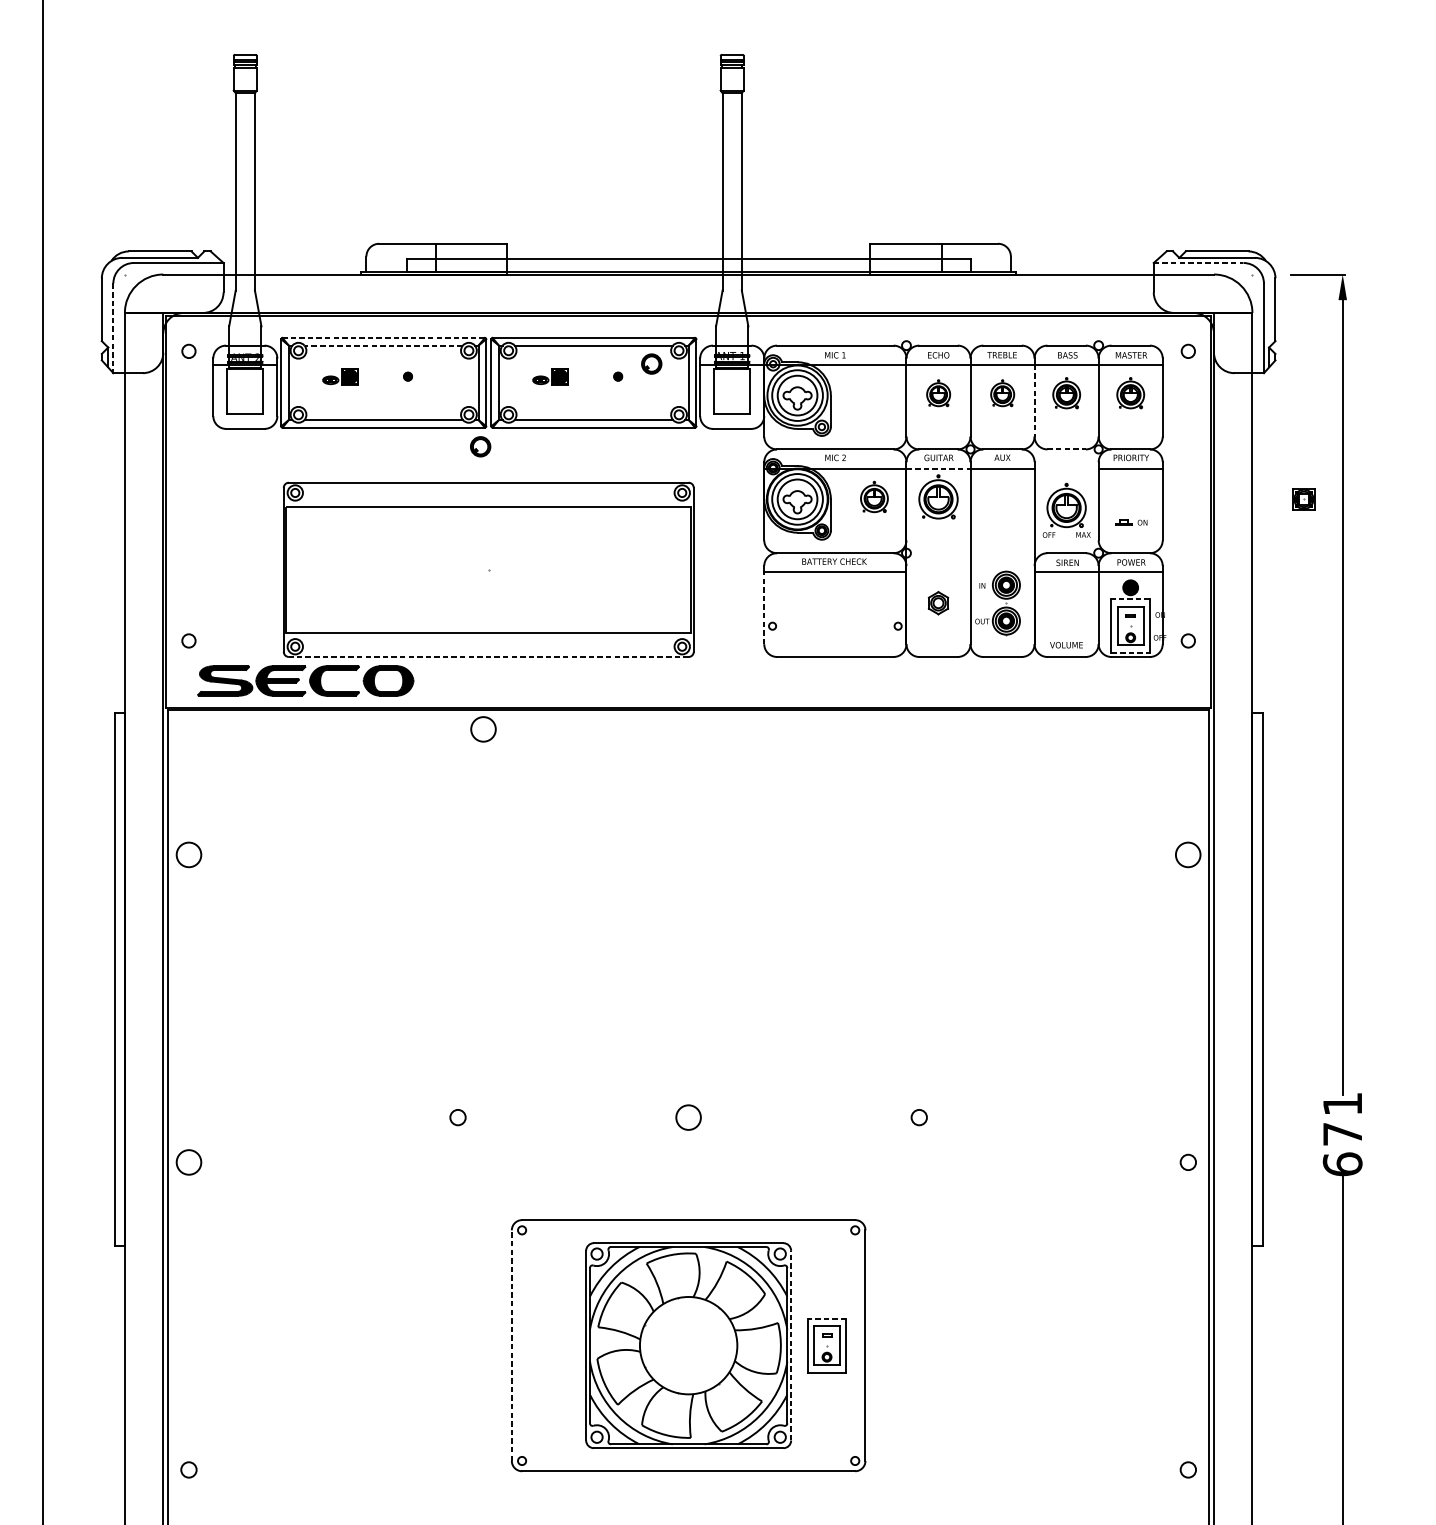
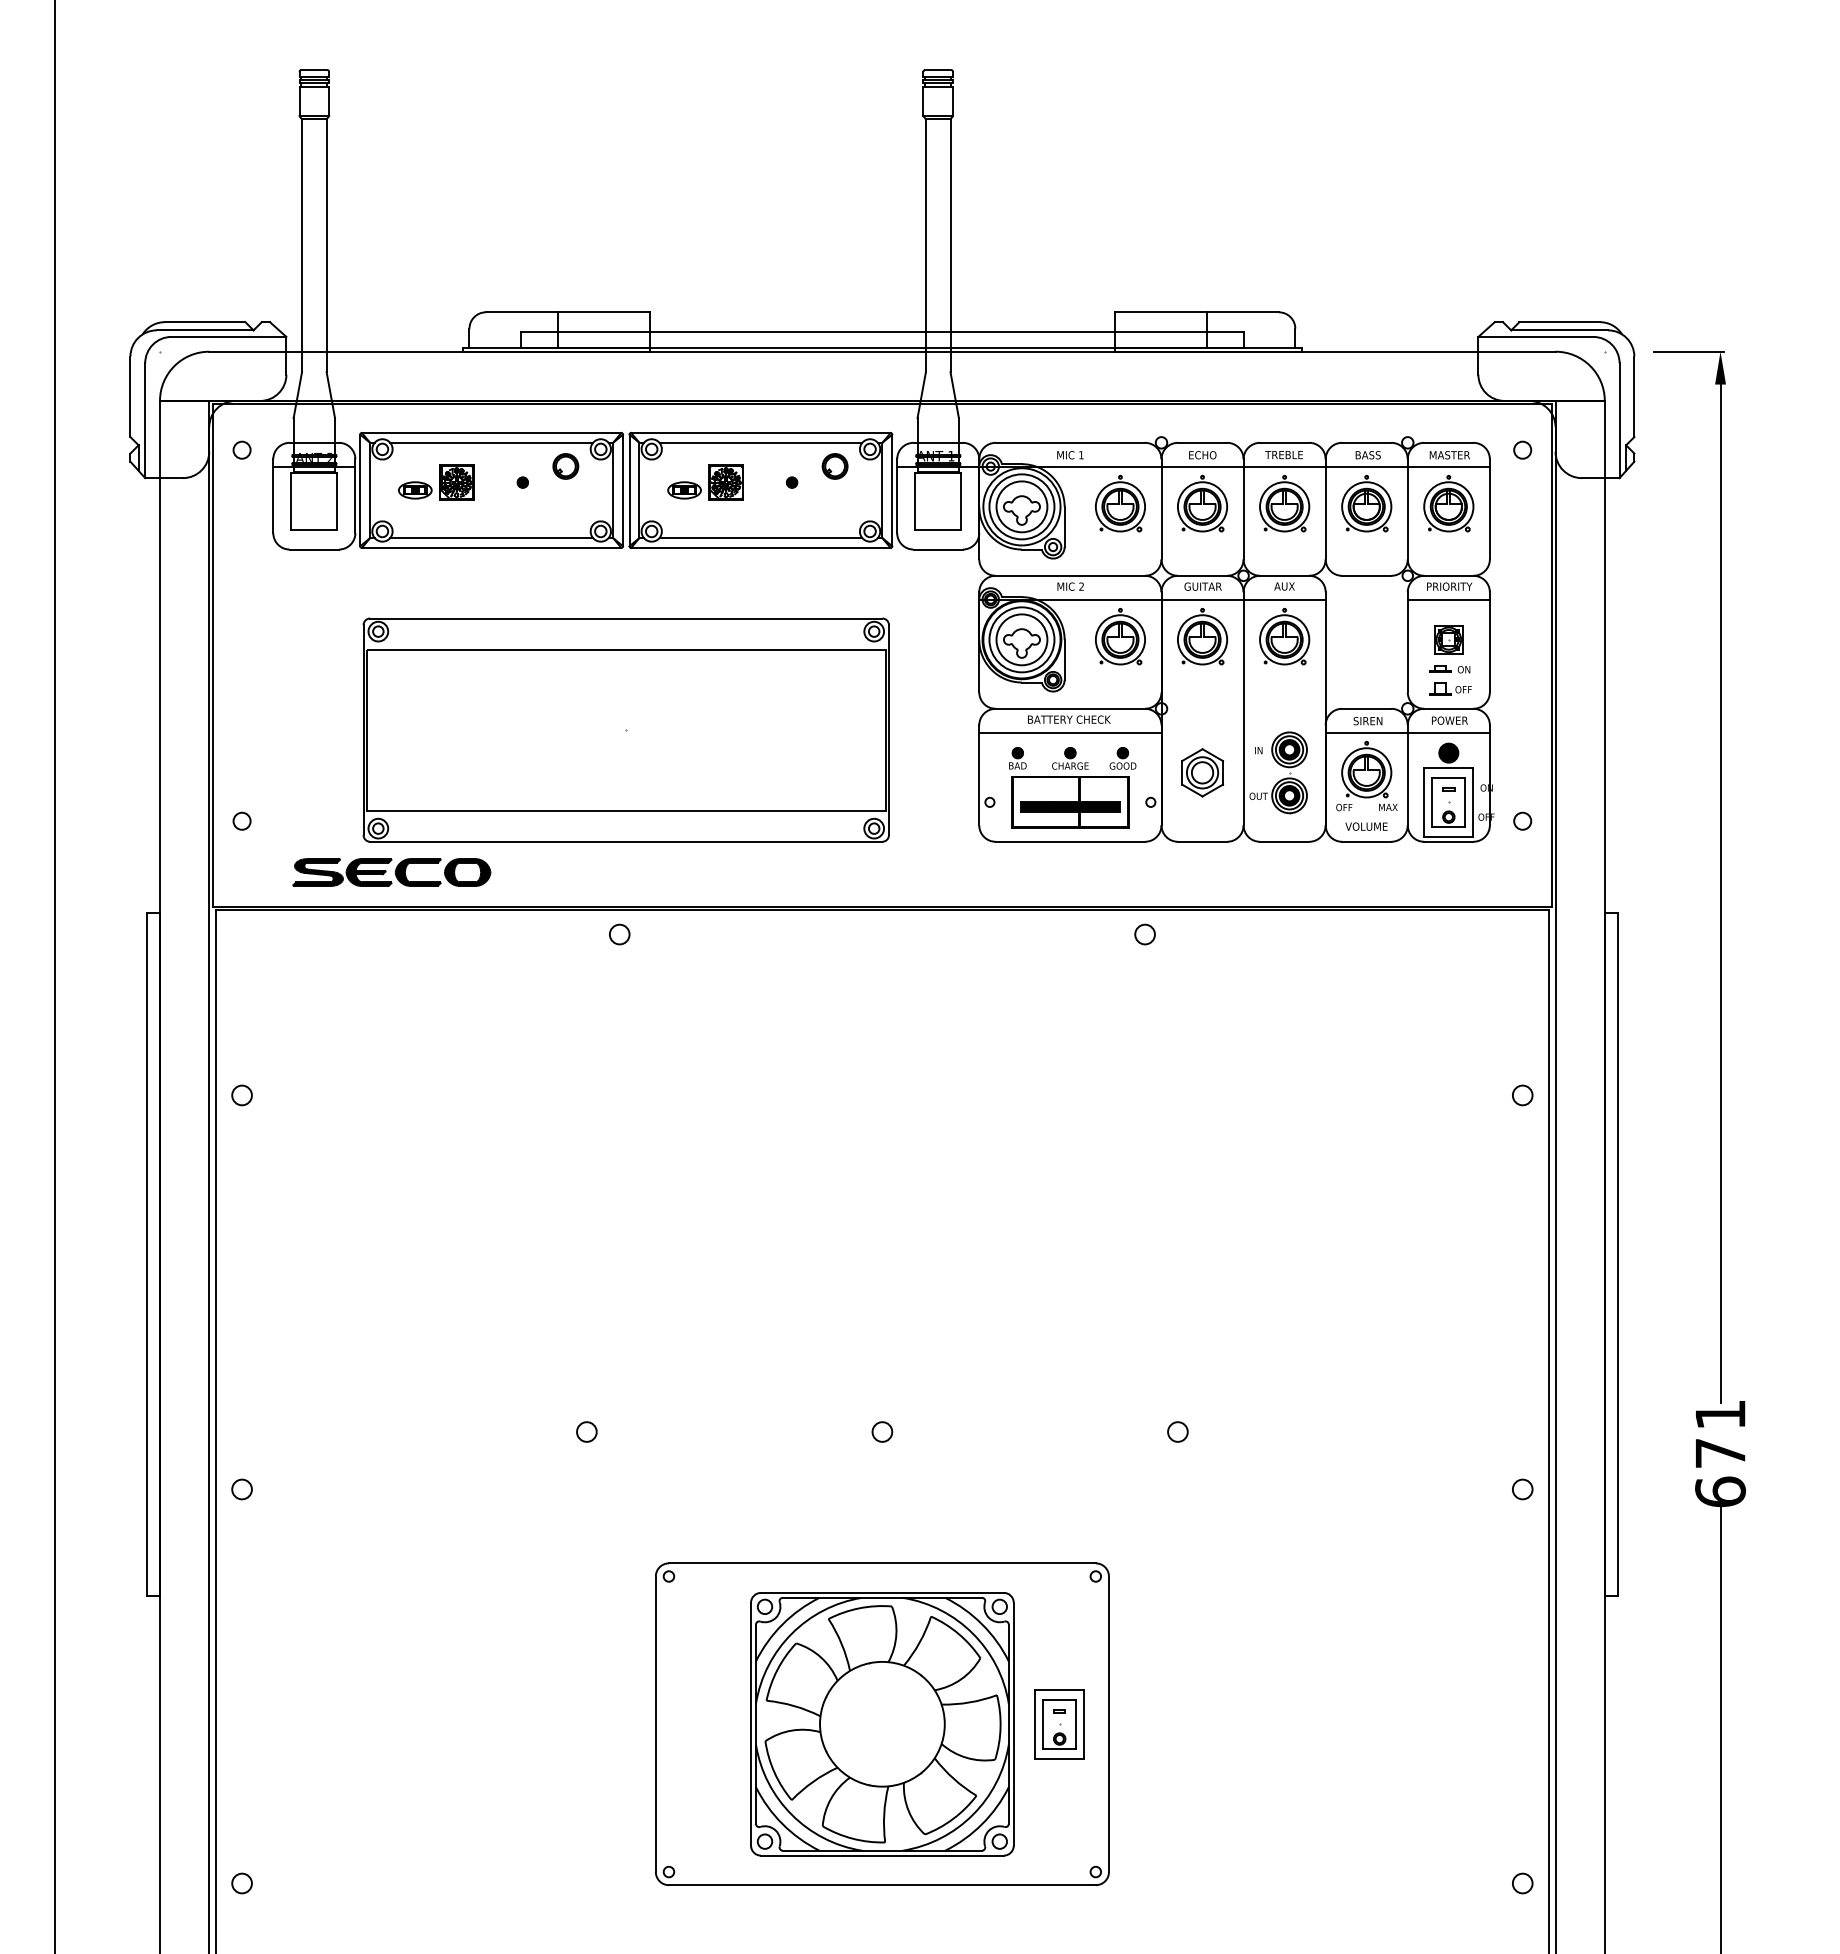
line: (1199, 262) -> (1536, 336), dashed -> solid
line: (113, 328) -> (145, 421), dashed -> solid
line: (383, 337) -> (491, 432), dashed -> solid
line: (383, 345) -> (491, 442), dashed -> solid
part: (340, 376) -> (436, 482), size x1.67
part: (550, 376) -> (705, 482), size x1.67
part: (874, 392) -> (1120, 503), added
part: (938, 392) -> (1202, 503), size x1.67
part: (1002, 392) -> (1284, 503), size x1.67
part: (1066, 392) -> (1366, 503), size x1.43
part: (1130, 392) -> (1448, 503), size x1.43
line: (1034, 400) -> (1325, 513), dashed -> solid
part: (480, 446) -> (565, 466), moved
line: (1066, 449) -> (1366, 575), dashed -> solid
line: (939, 468) -> (1203, 600), dashed -> solid
part: (874, 496) -> (1120, 636), size x1.43
part: (1002, 496) -> (1284, 636), added
part: (1303, 499) -> (1448, 639), moved
part: (1066, 510) -> (1366, 776), moved
part: (1132, 537) -> (1450, 688), added
line: (1130, 599) -> (1448, 767), dashed -> solid
part: (938, 602) -> (1202, 772), size x1.67
line: (764, 608) -> (979, 779), dashed -> solid
part: (837, 614) -> (1072, 787), added
line: (1130, 652) -> (1448, 836), dashed -> solid
line: (488, 656) -> (625, 841), dashed -> solid
part: (305, 680) -> (391, 872), size x0.71
circle: (483, 729) -> (619, 934), size x0.62
circle: (893, 729) -> (1144, 934), added
circle: (188, 854) -> (241, 1095), size x0.62
circle: (1188, 854) -> (1522, 1095), size x0.62
circle: (688, 1117) -> (882, 1431), size x0.62
circle: (188, 1162) -> (241, 1489), size x0.62
line: (826, 1318) -> (1059, 1689), dashed -> solid
line: (511, 1345) -> (655, 1724), dashed -> solid
line: (790, 1345) -> (1013, 1723), dashed -> solid

